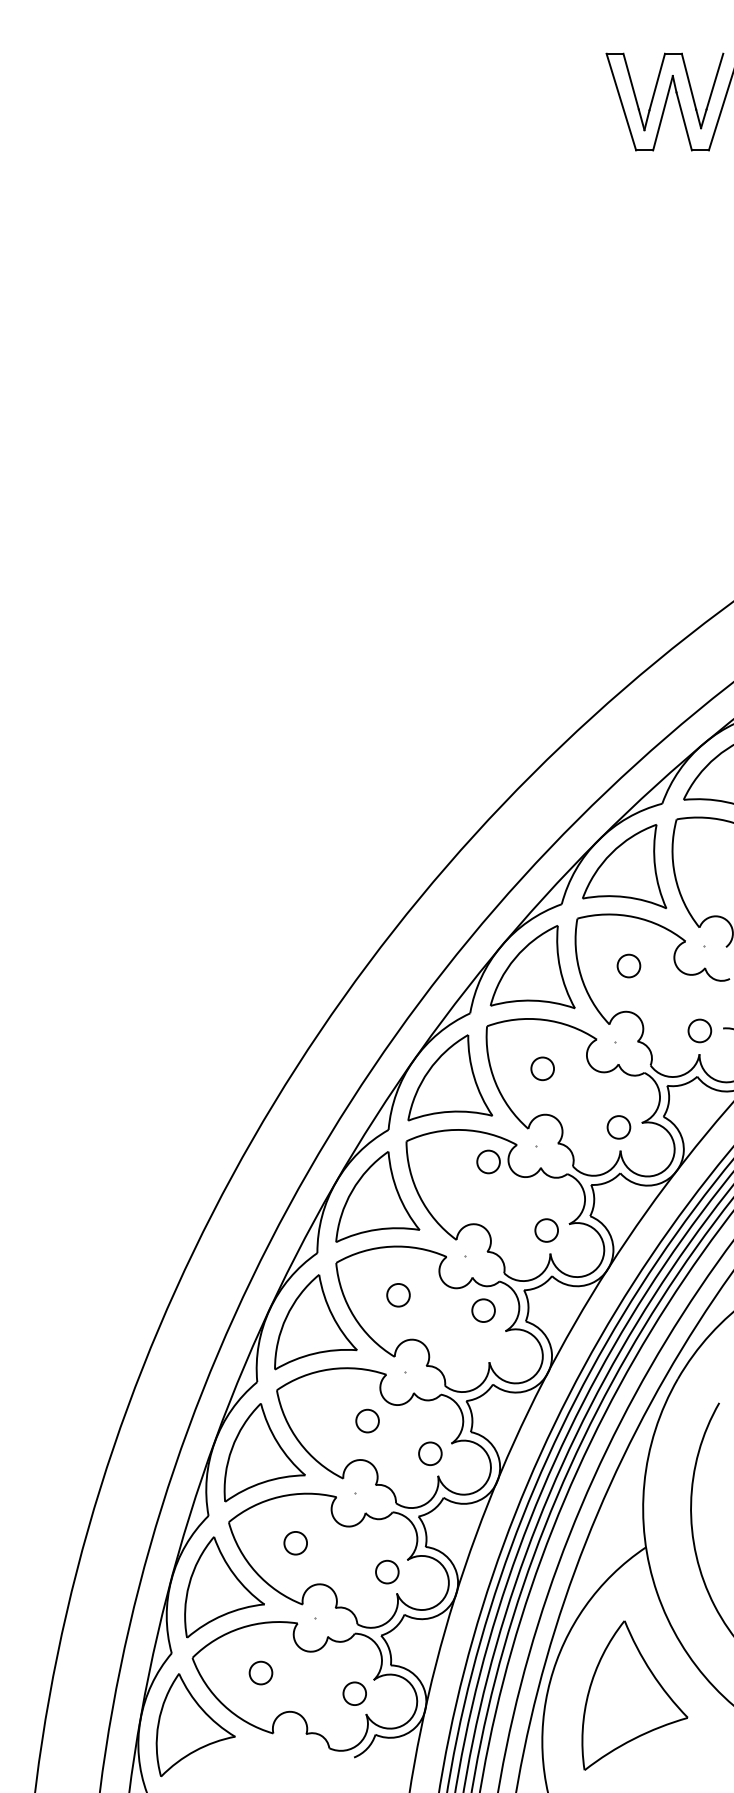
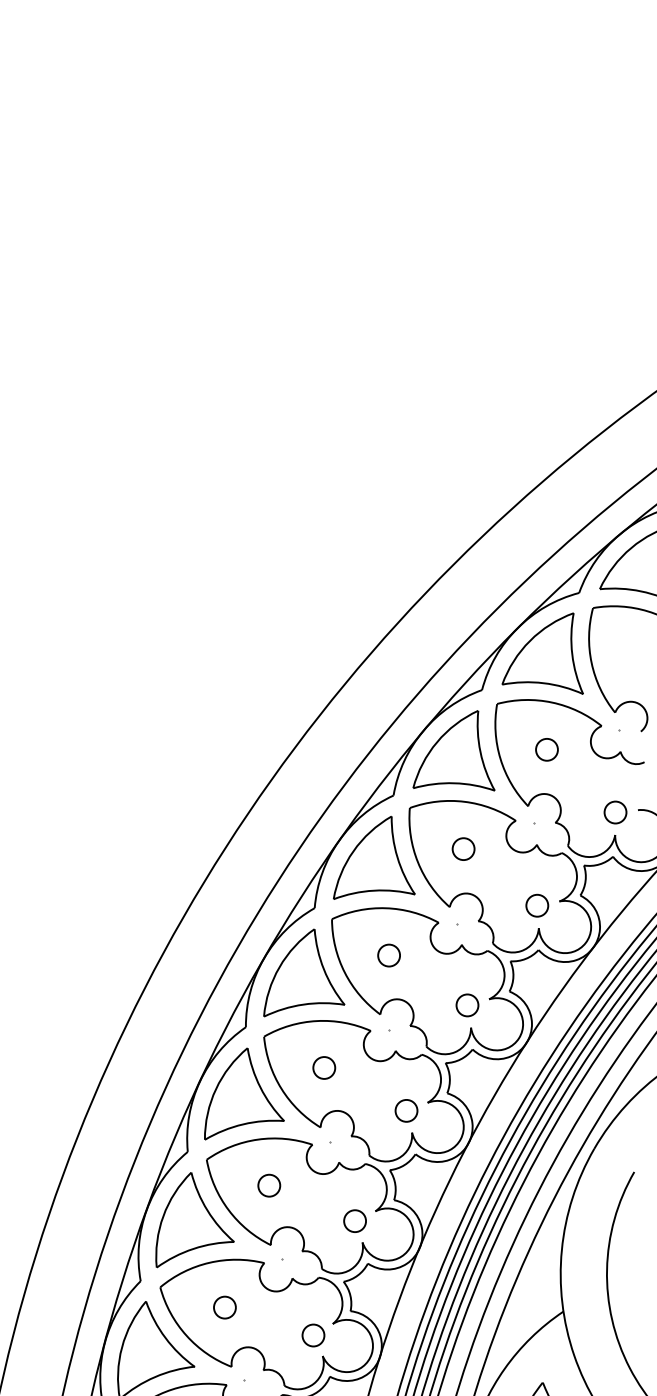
circle: (488, 1161) -> (389, 955), moved
circle: (483, 1310) -> (406, 1110), moved
circle: (367, 1420) -> (269, 1185), moved

